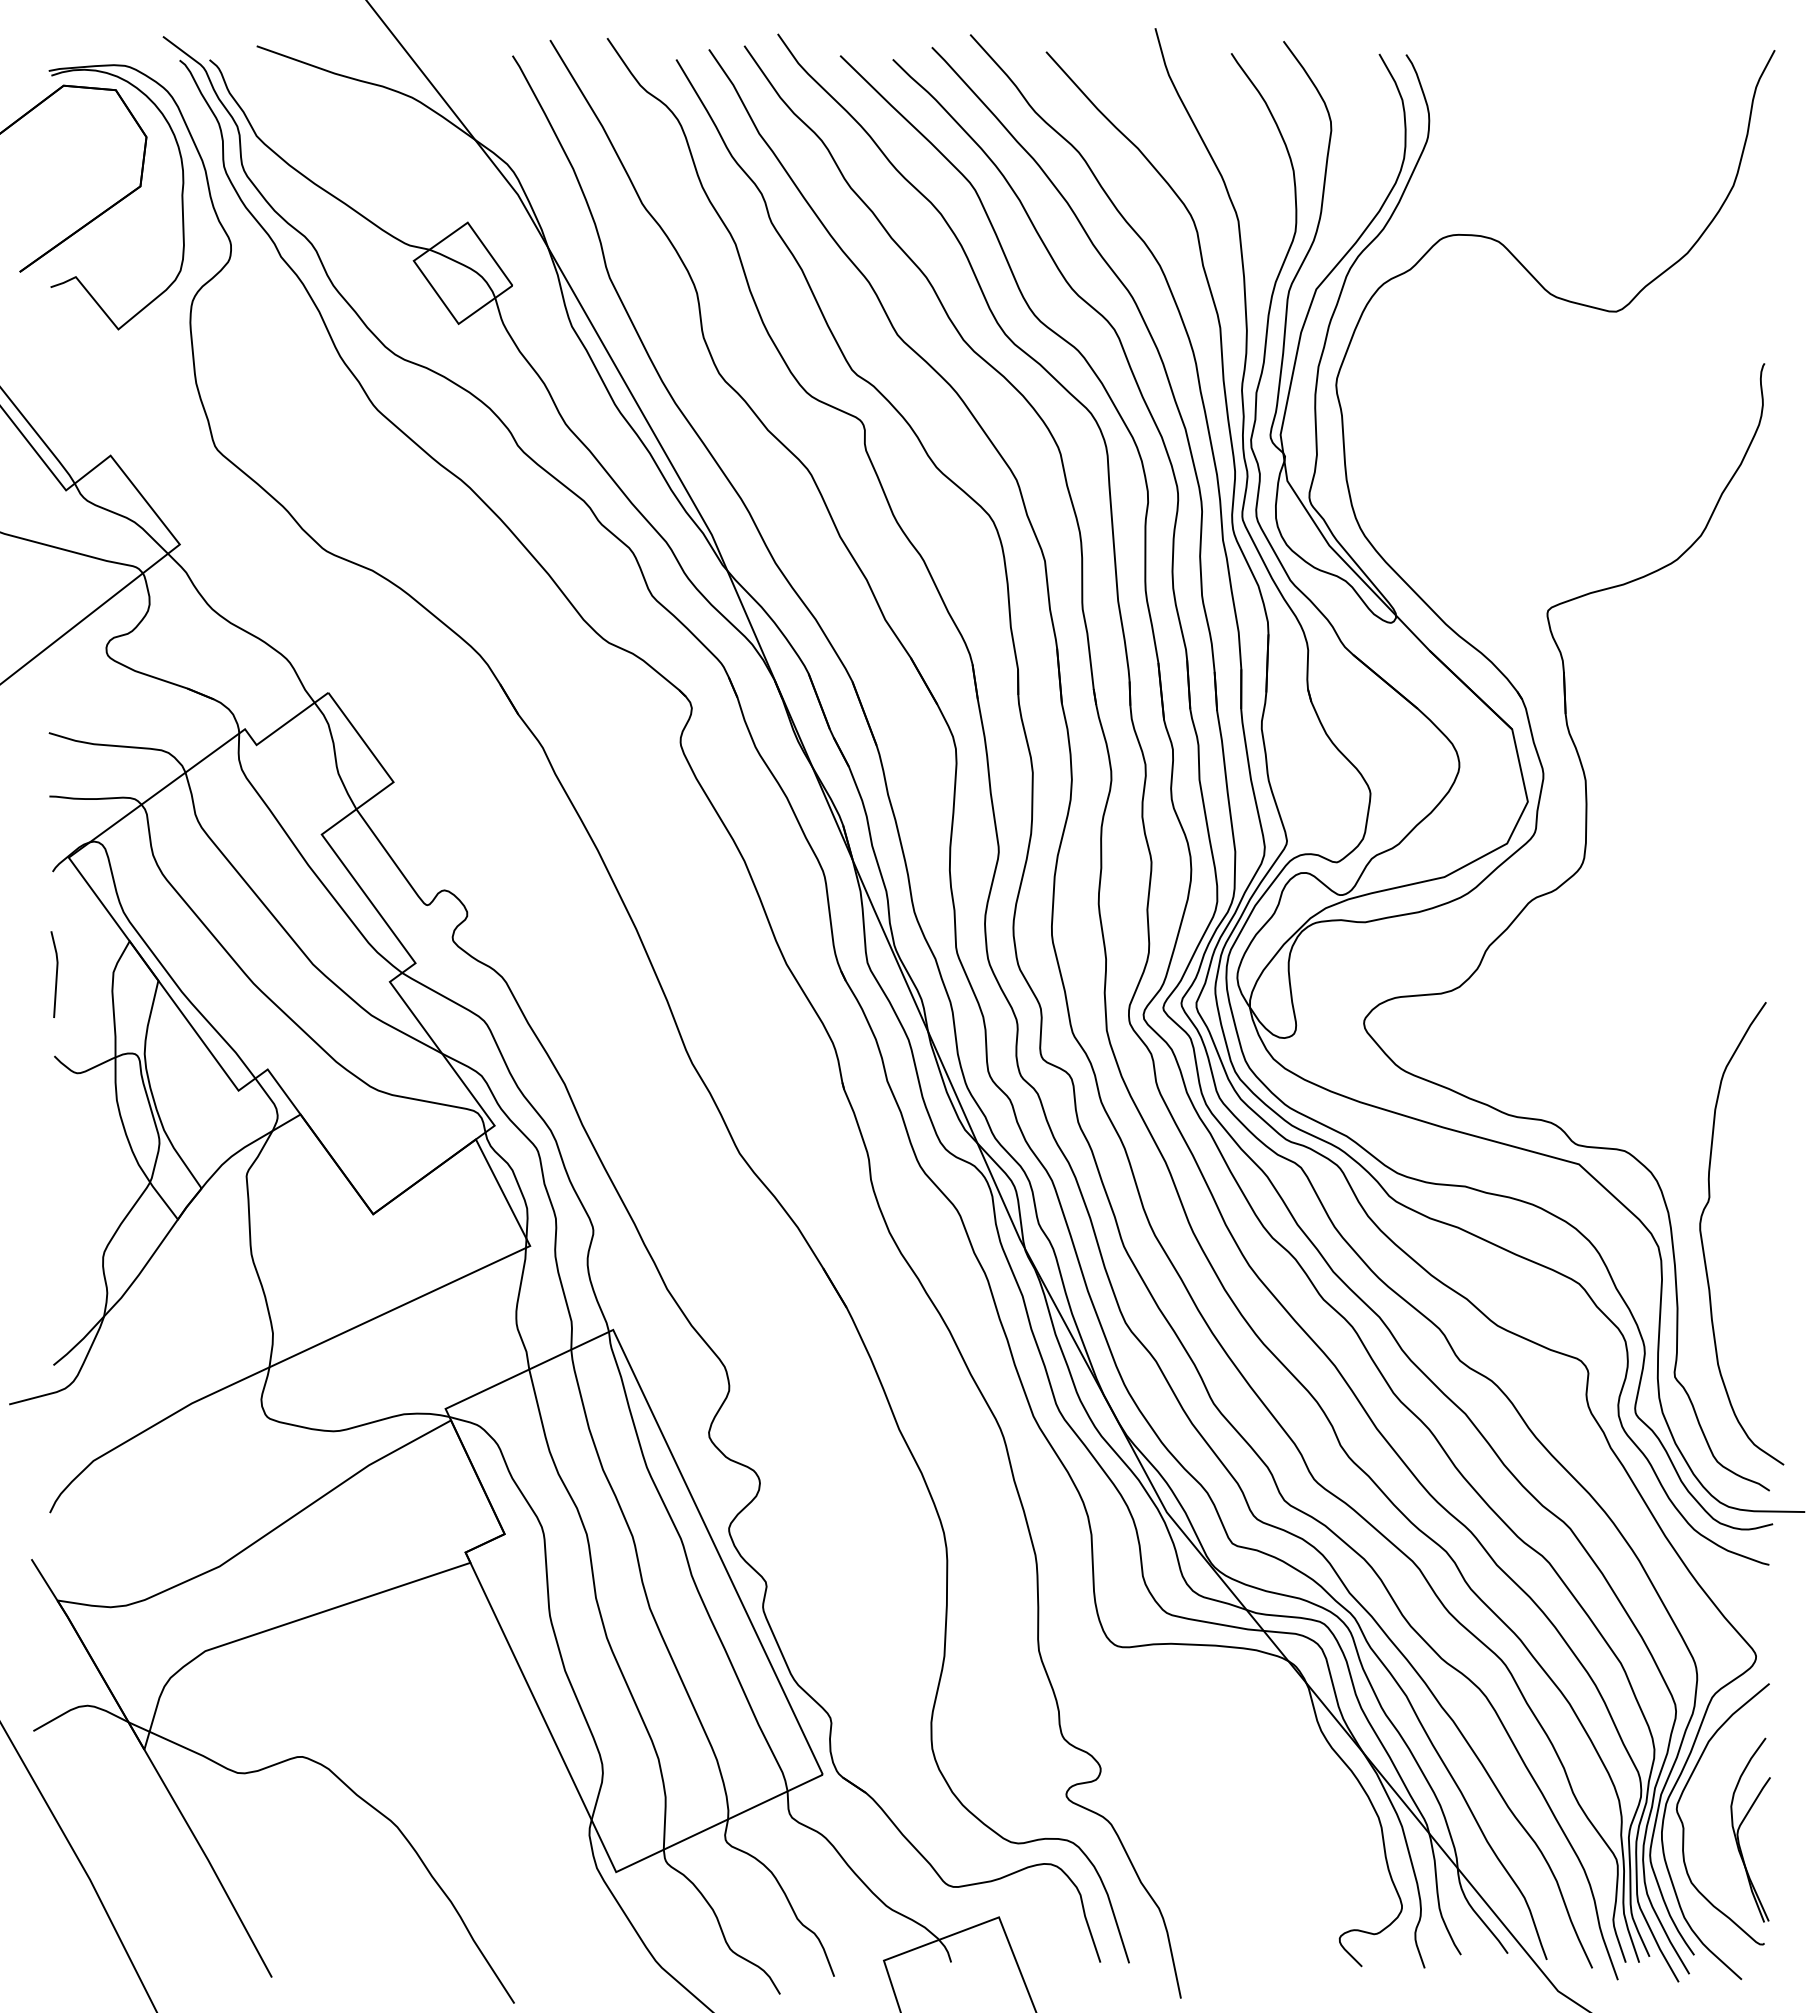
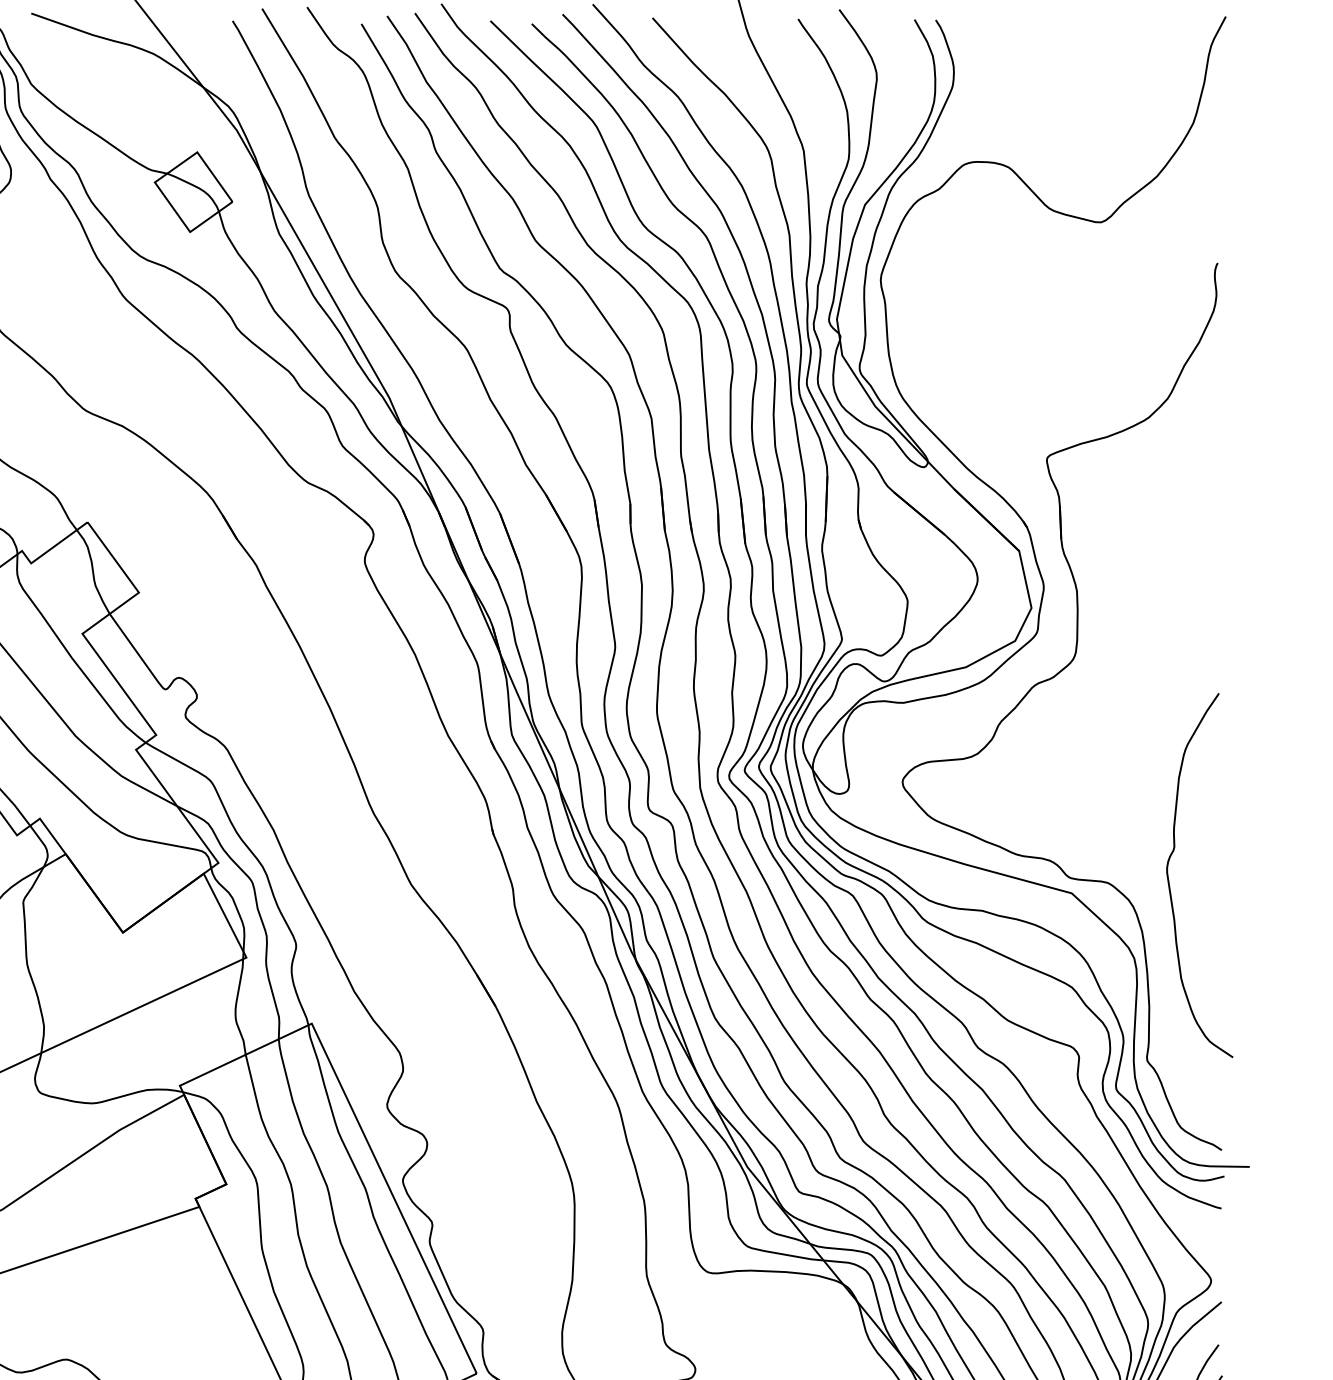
curve: (1702, 1236) -> (1168, 877), moved

